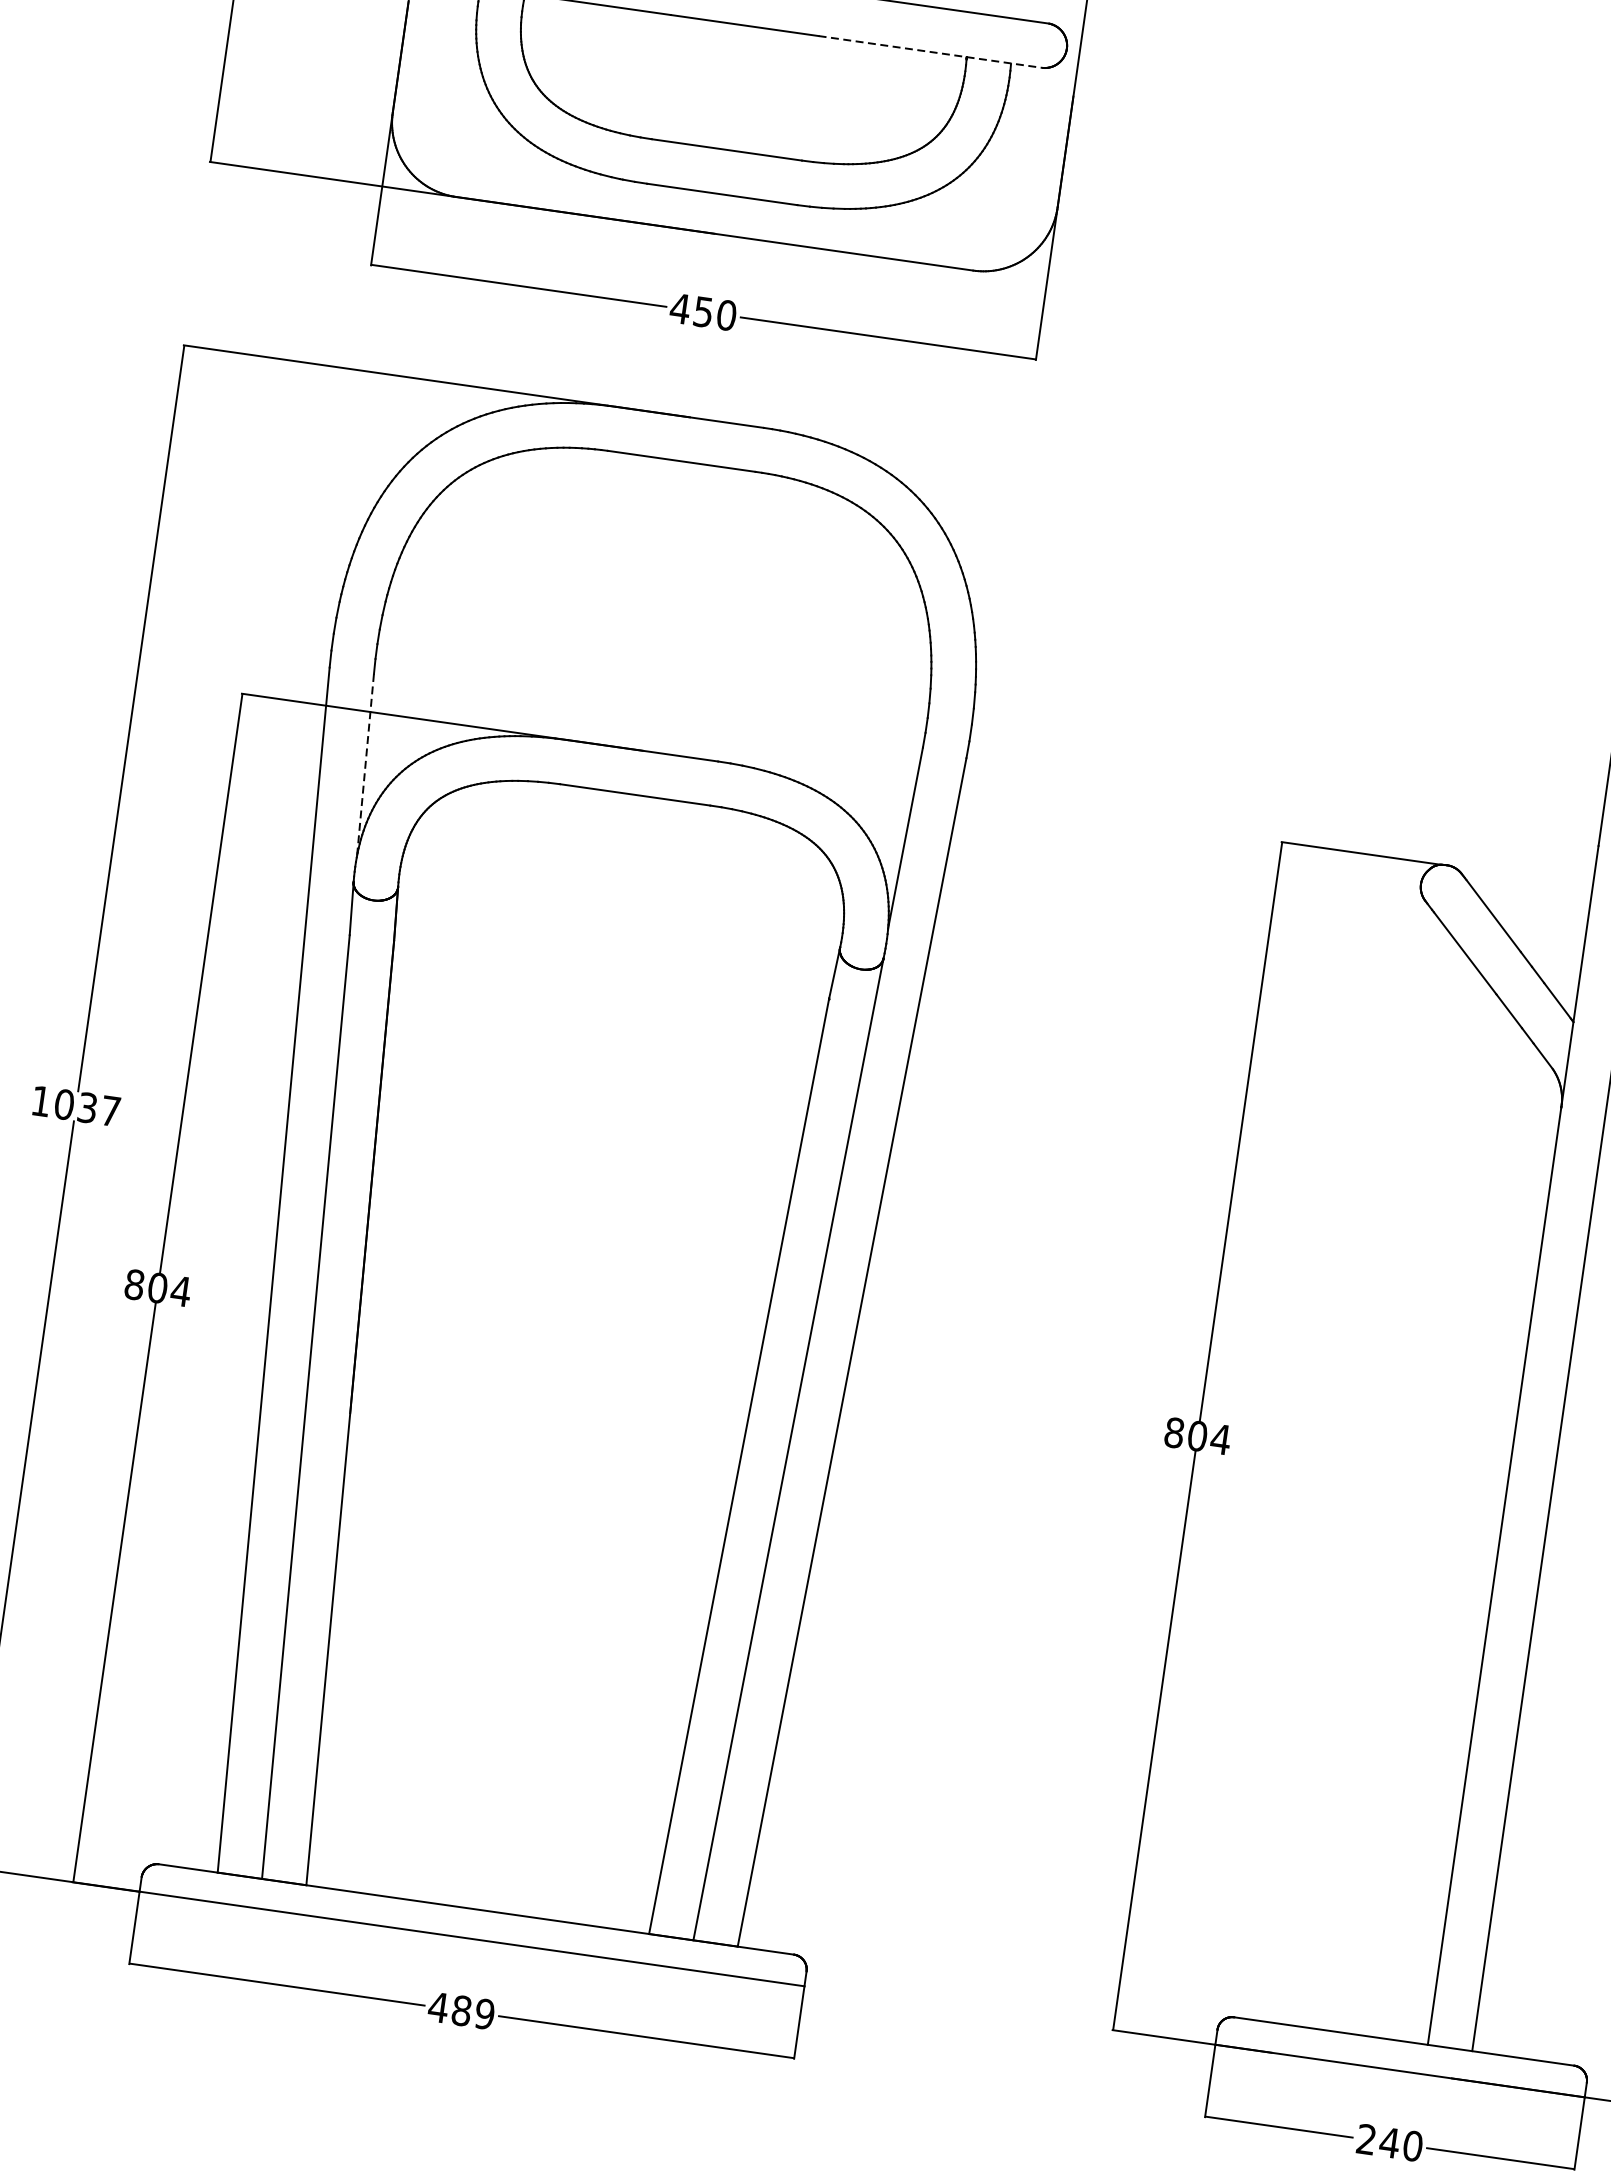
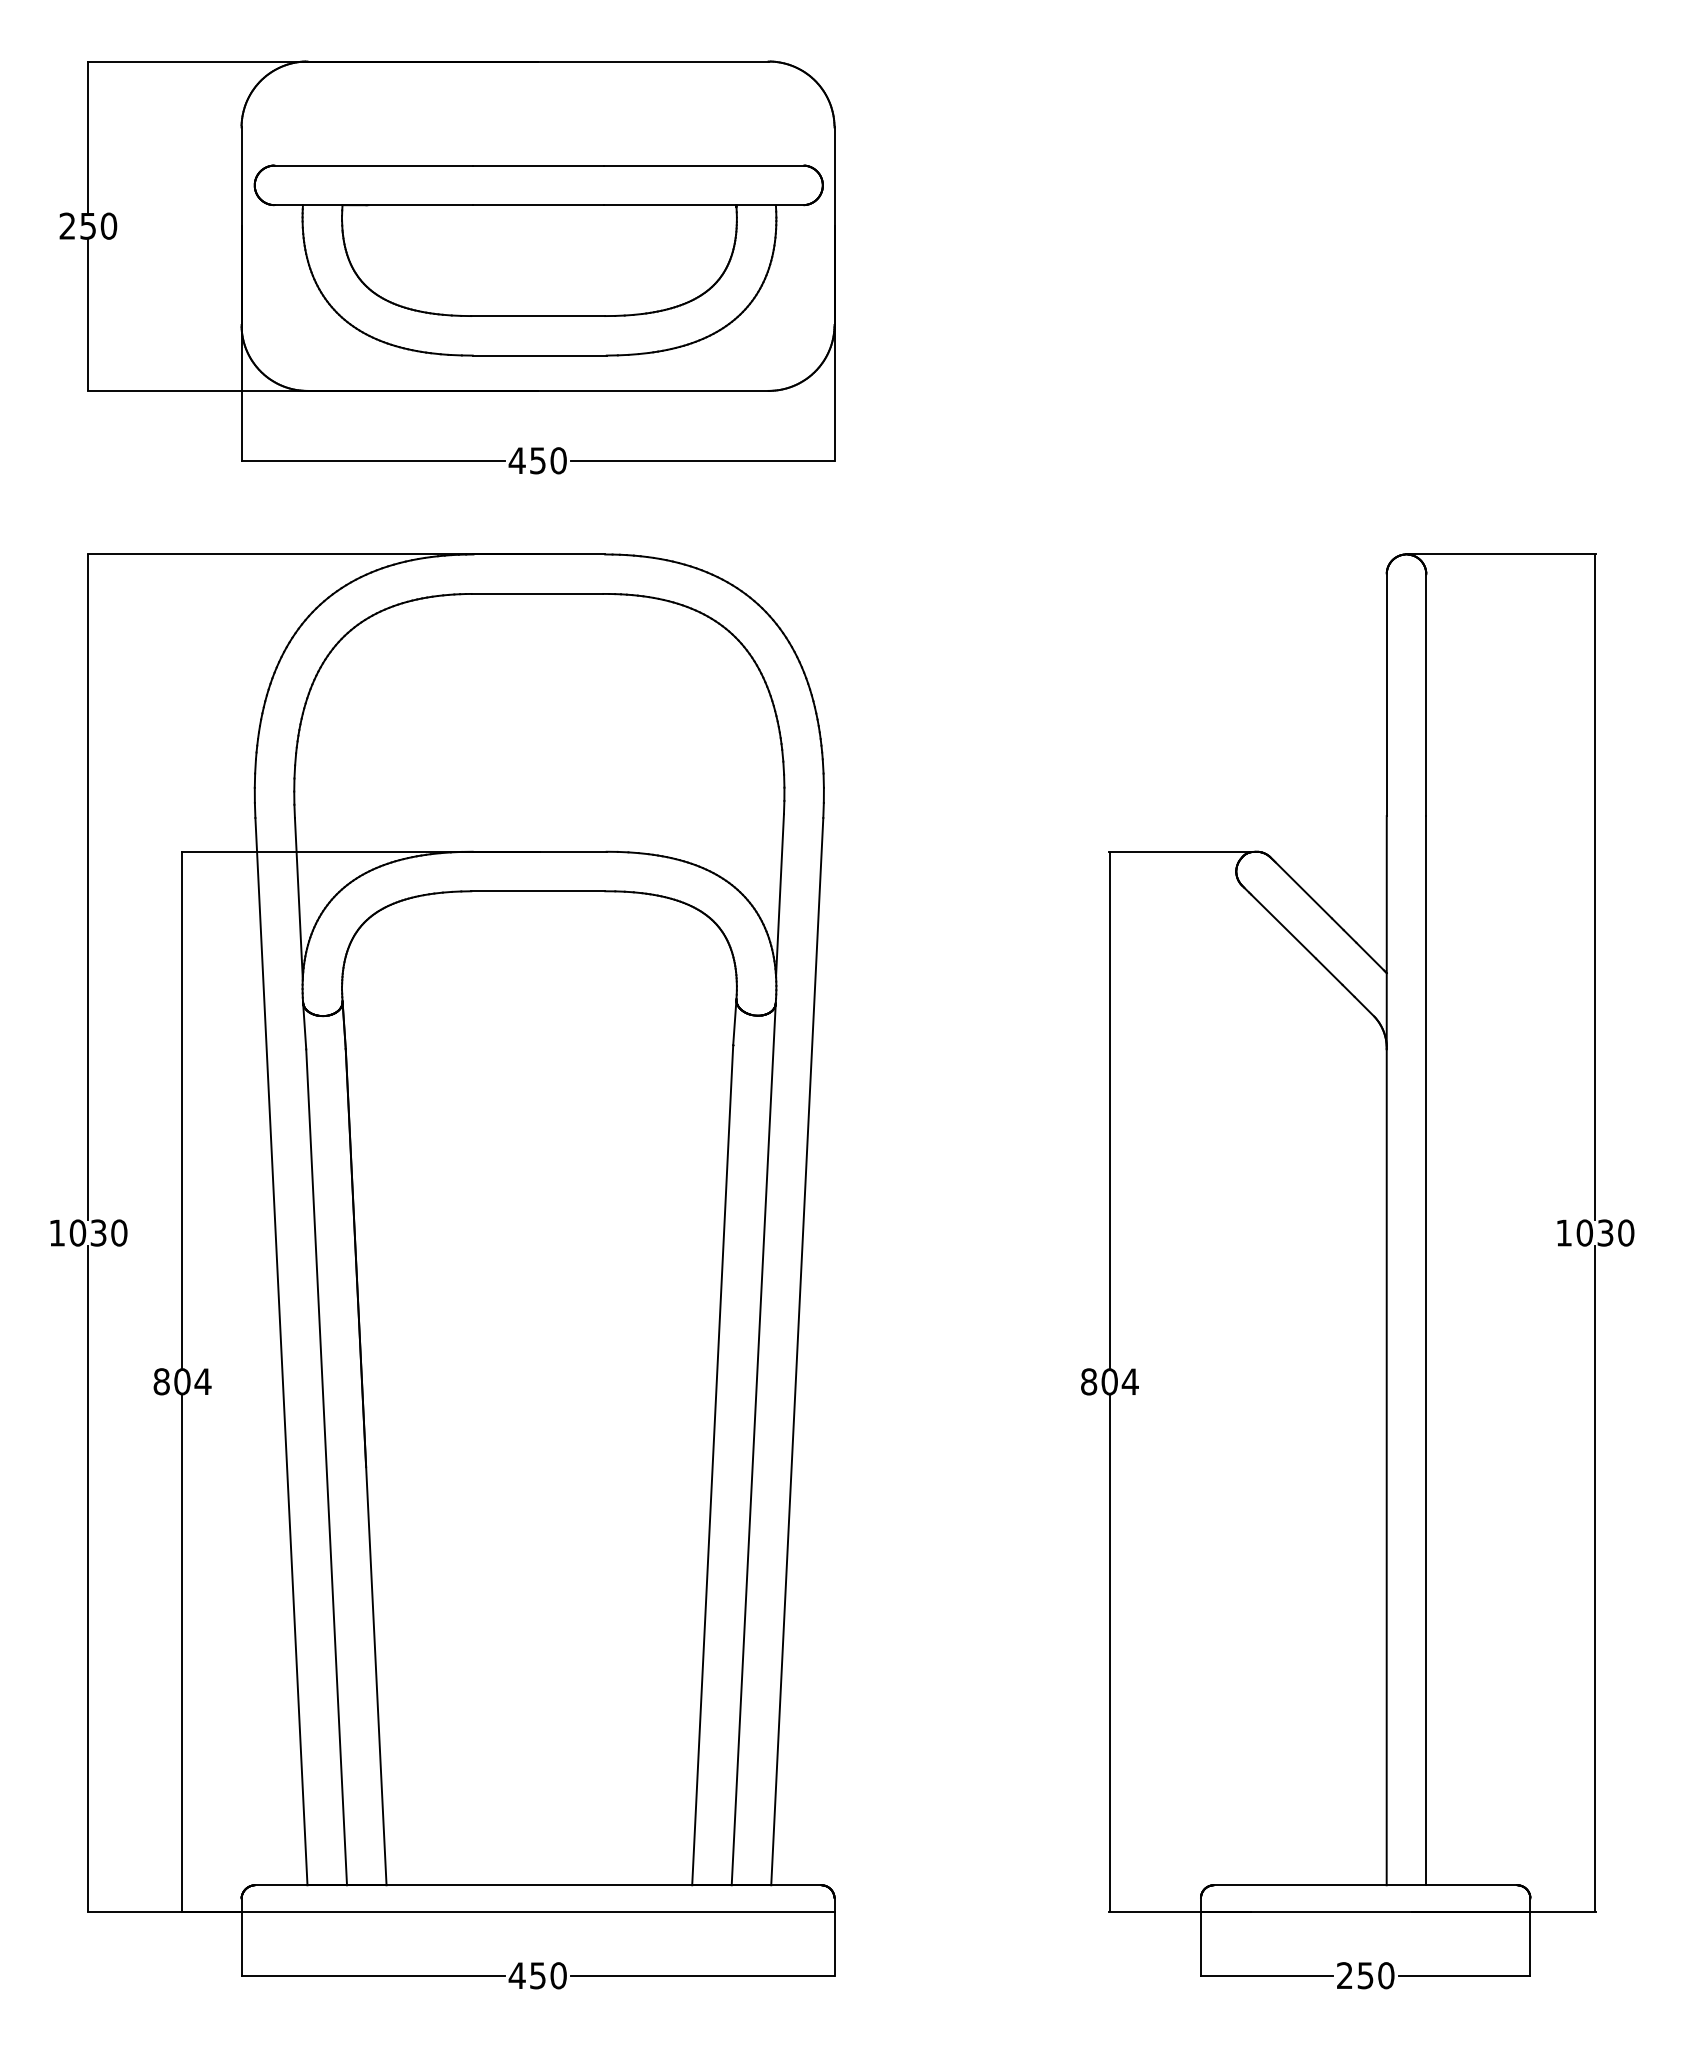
line: (930, 52) -> (704, 205), dashed -> solid
line: (365, 764) -> (298, 898), dashed -> solid
text: (111, 1110) -> (119, 1232), 1037 -> 1030
text: (473, 2012) -> (548, 1975), 489 -> 450
text: (1389, 2142) -> (1365, 1975), 240 -> 250

